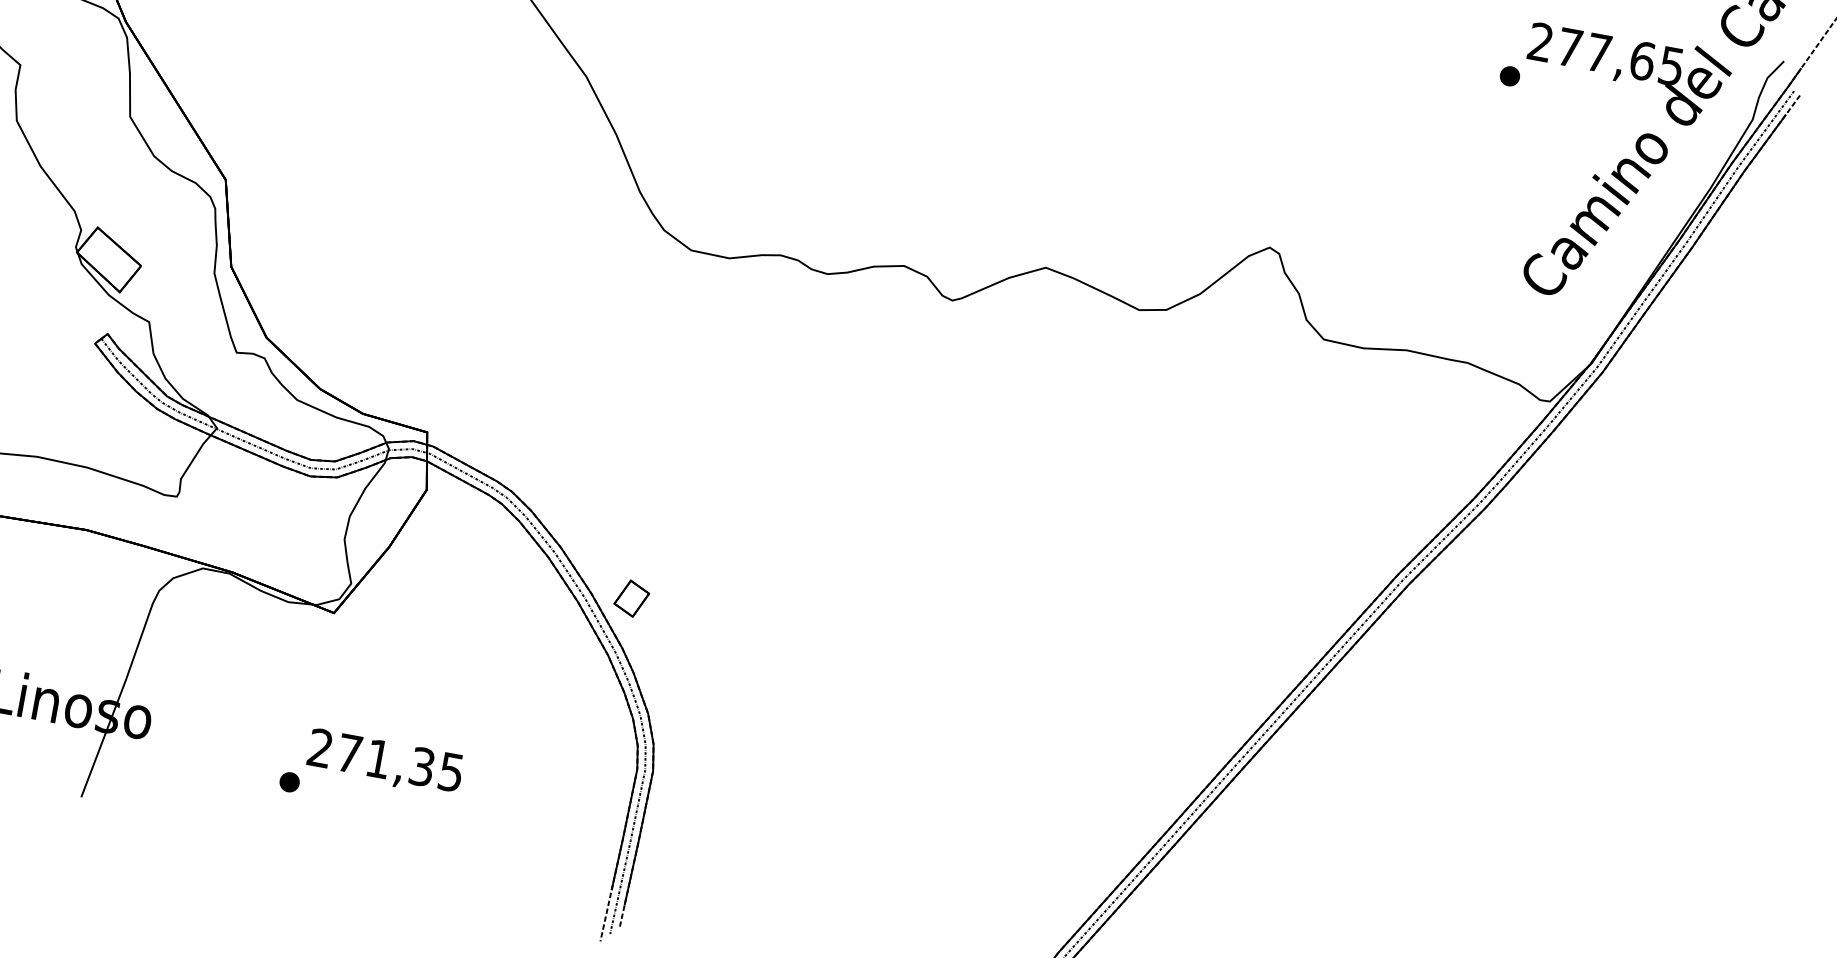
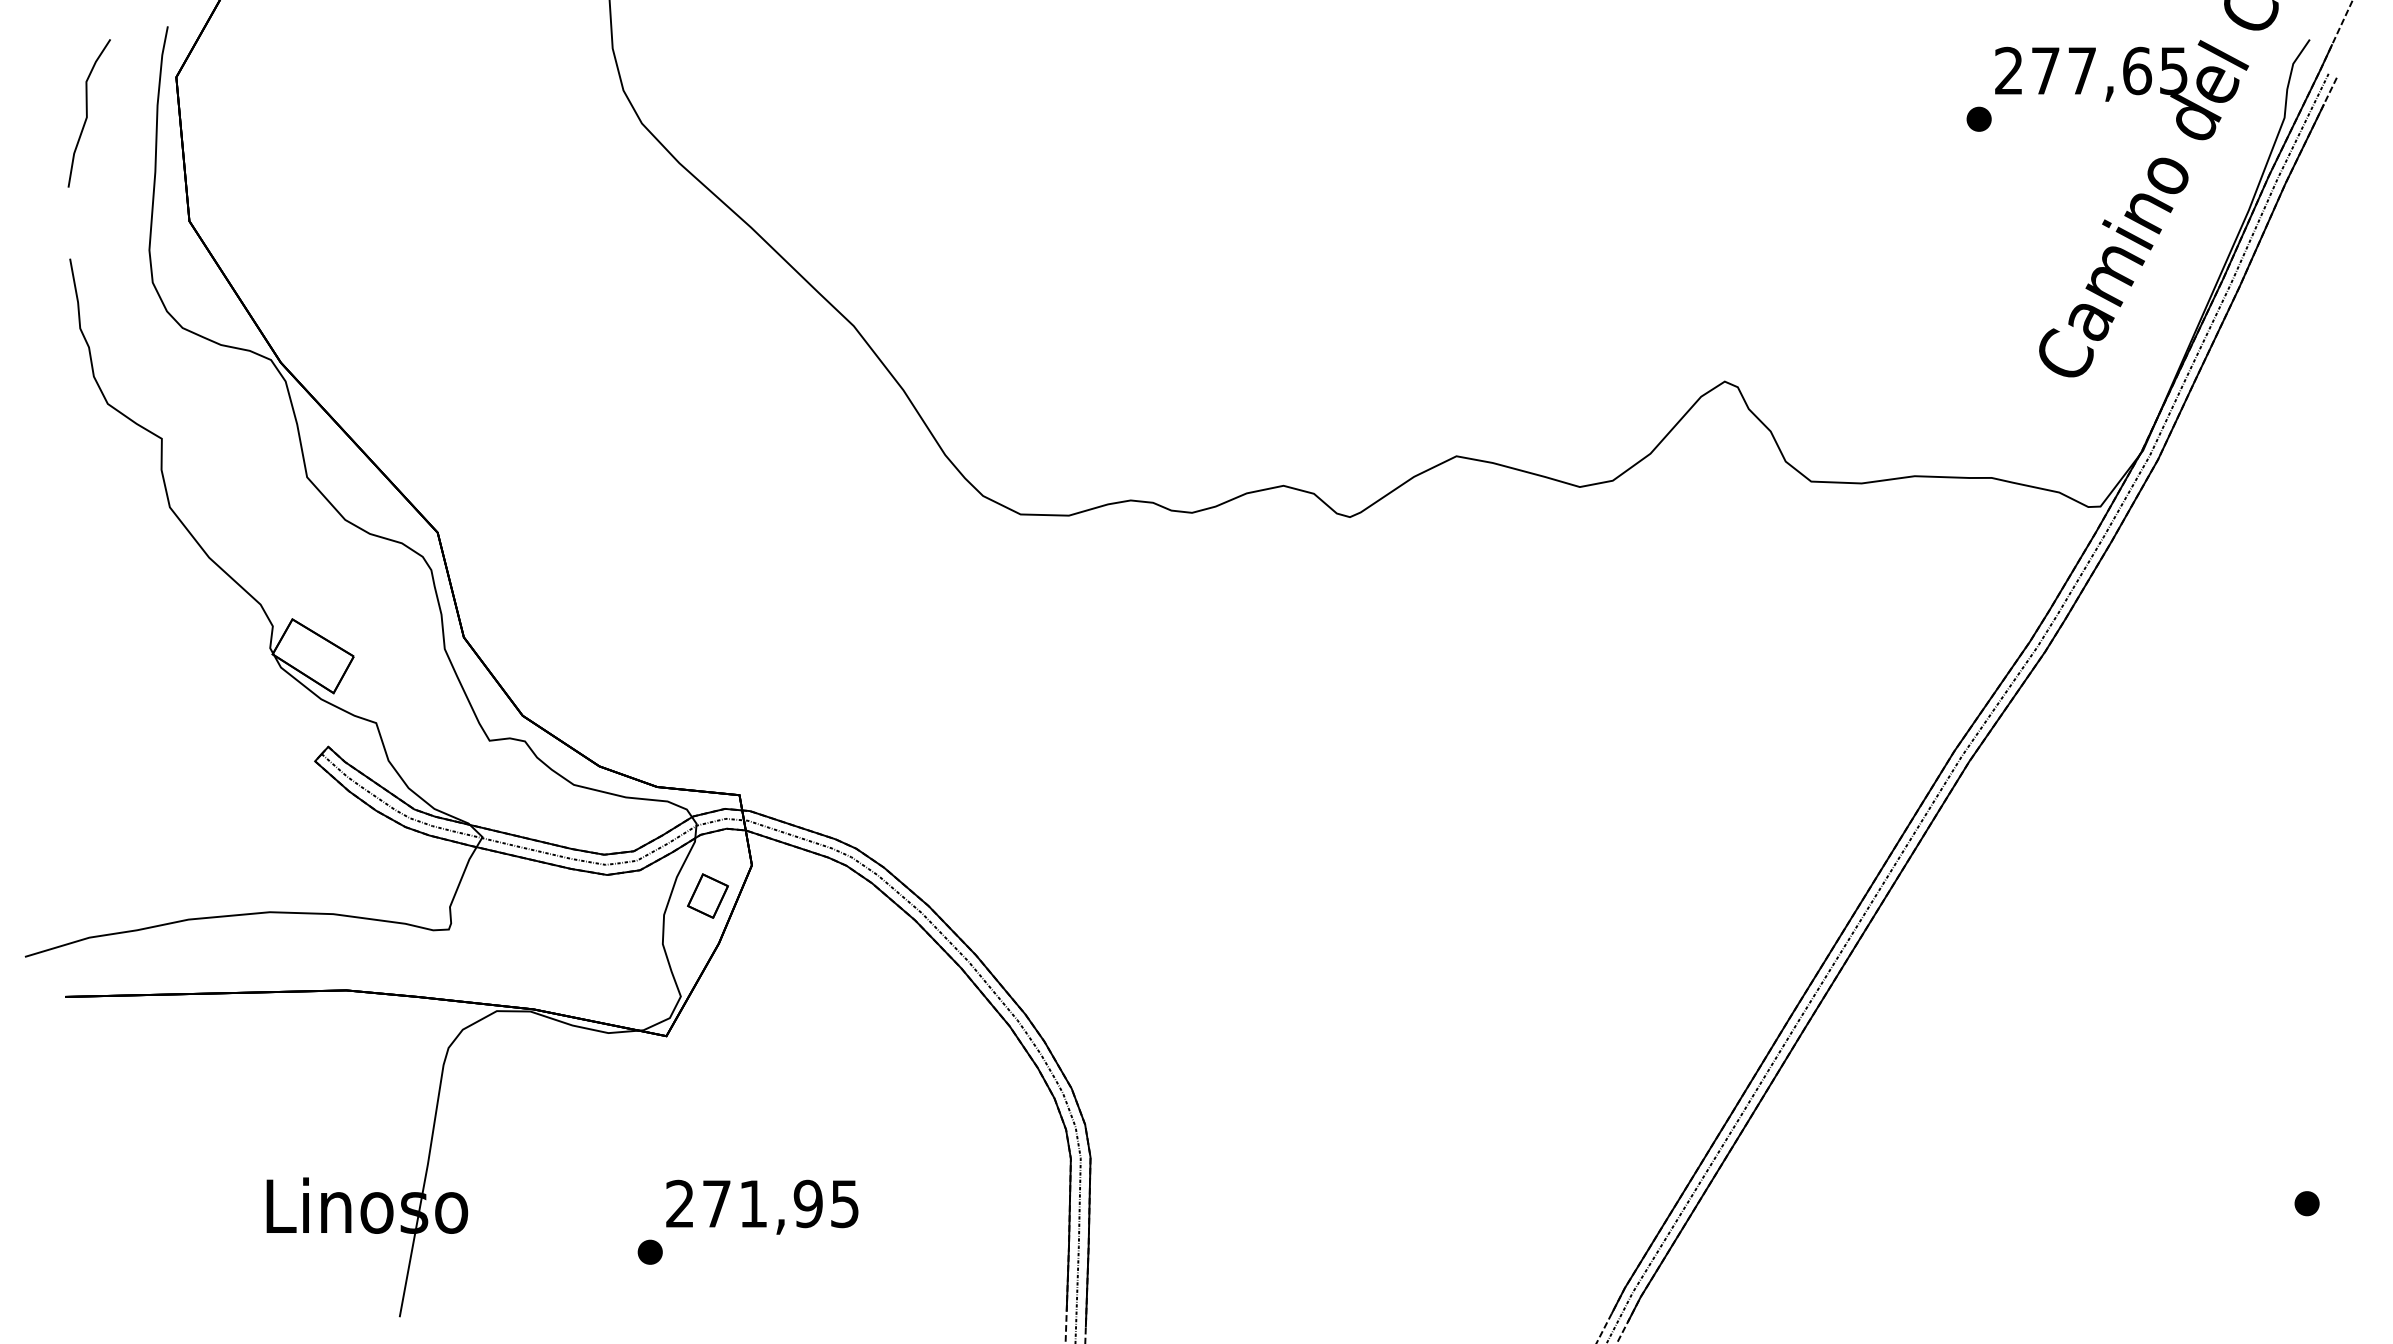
part: (631, 598) -> (707, 895), moved
text: (421, 766) -> (807, 1203), 271,35 -> 271,95

